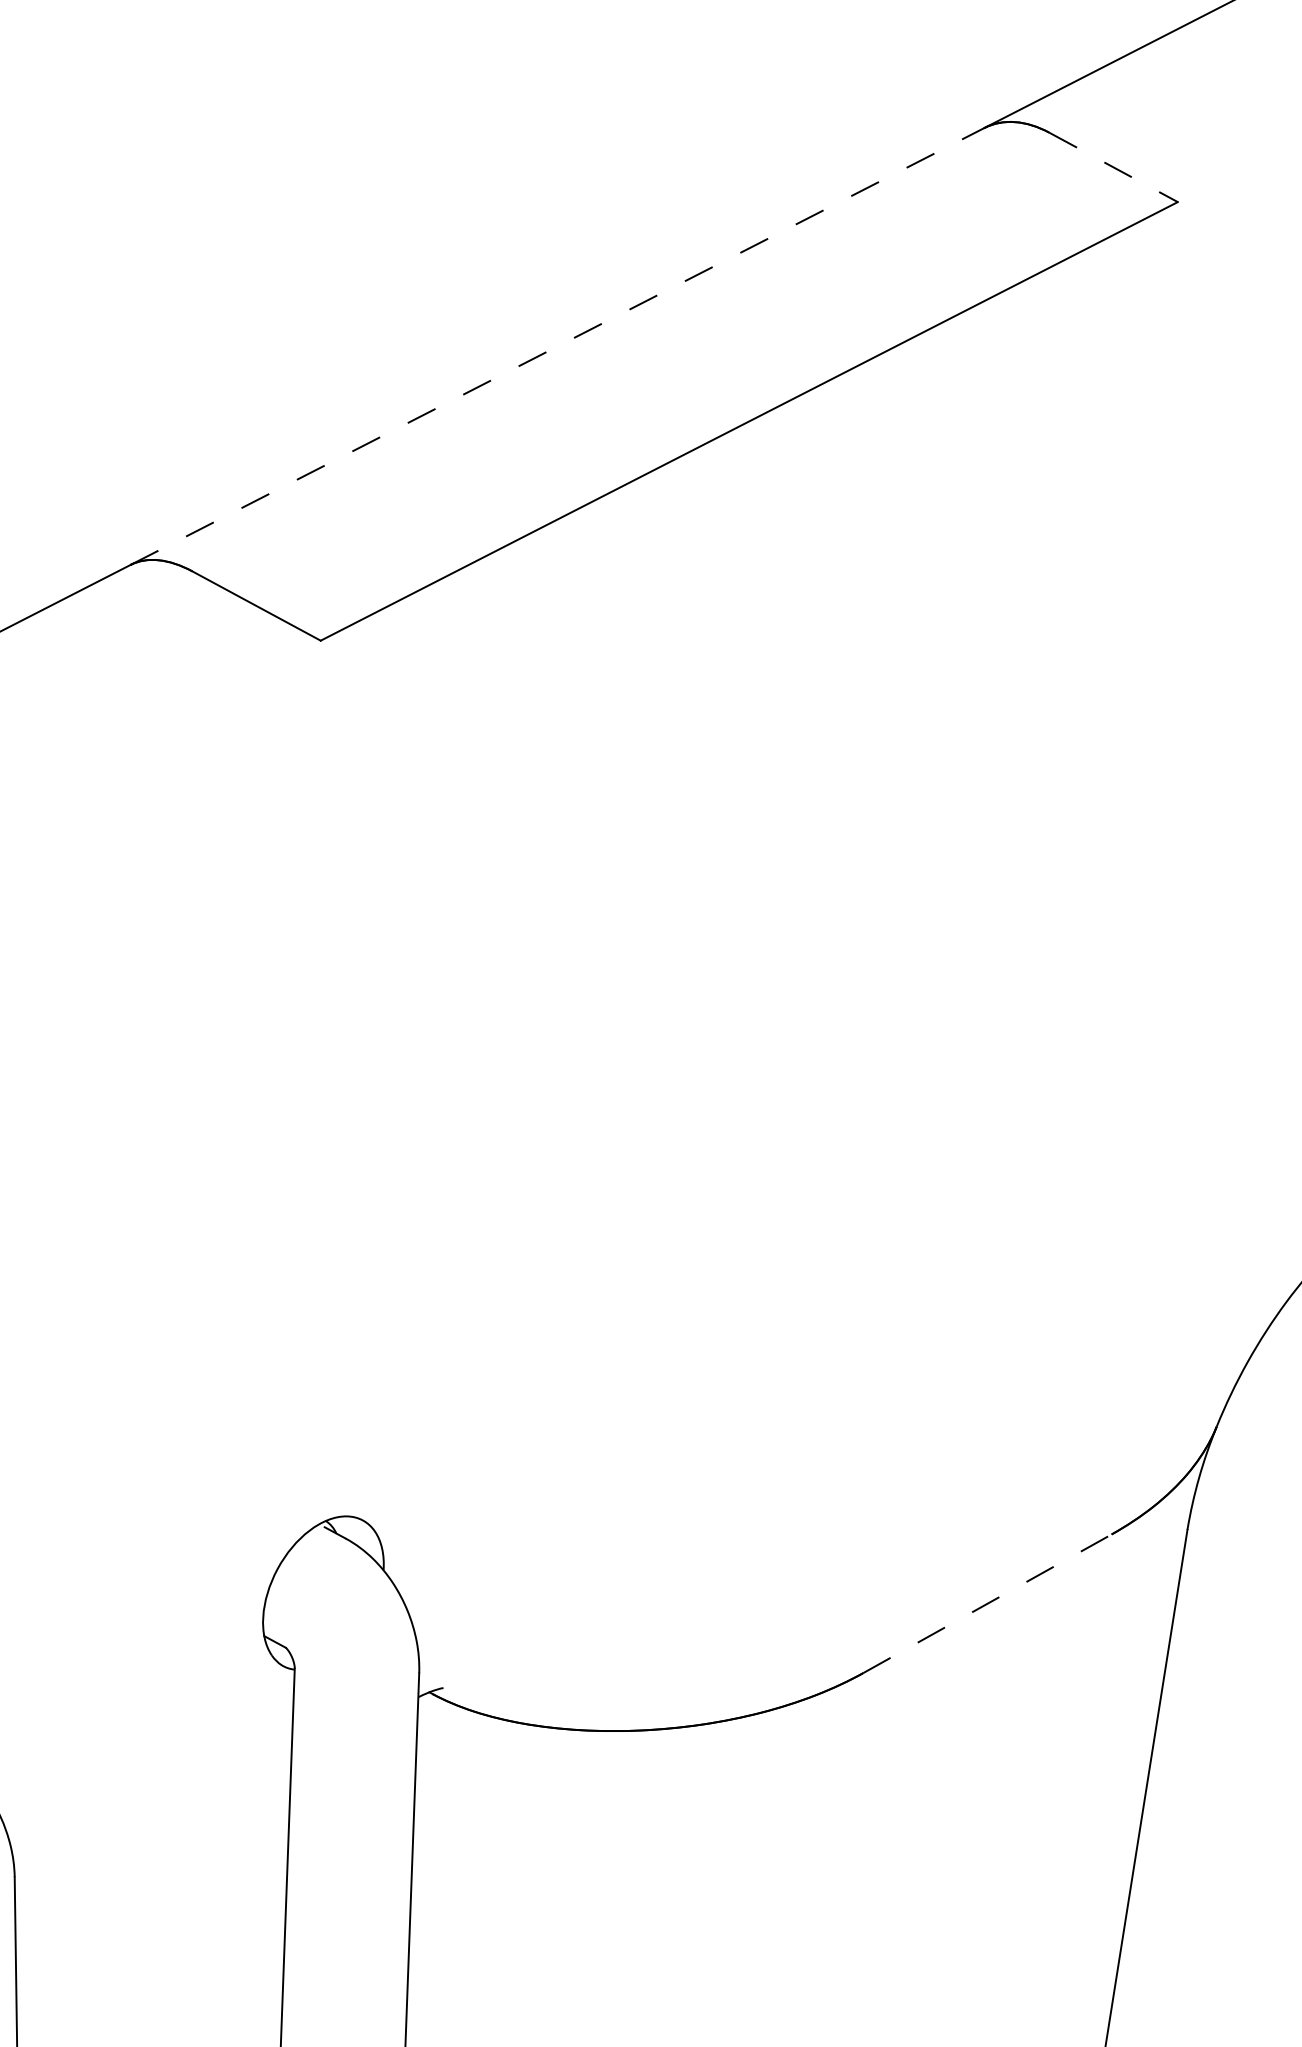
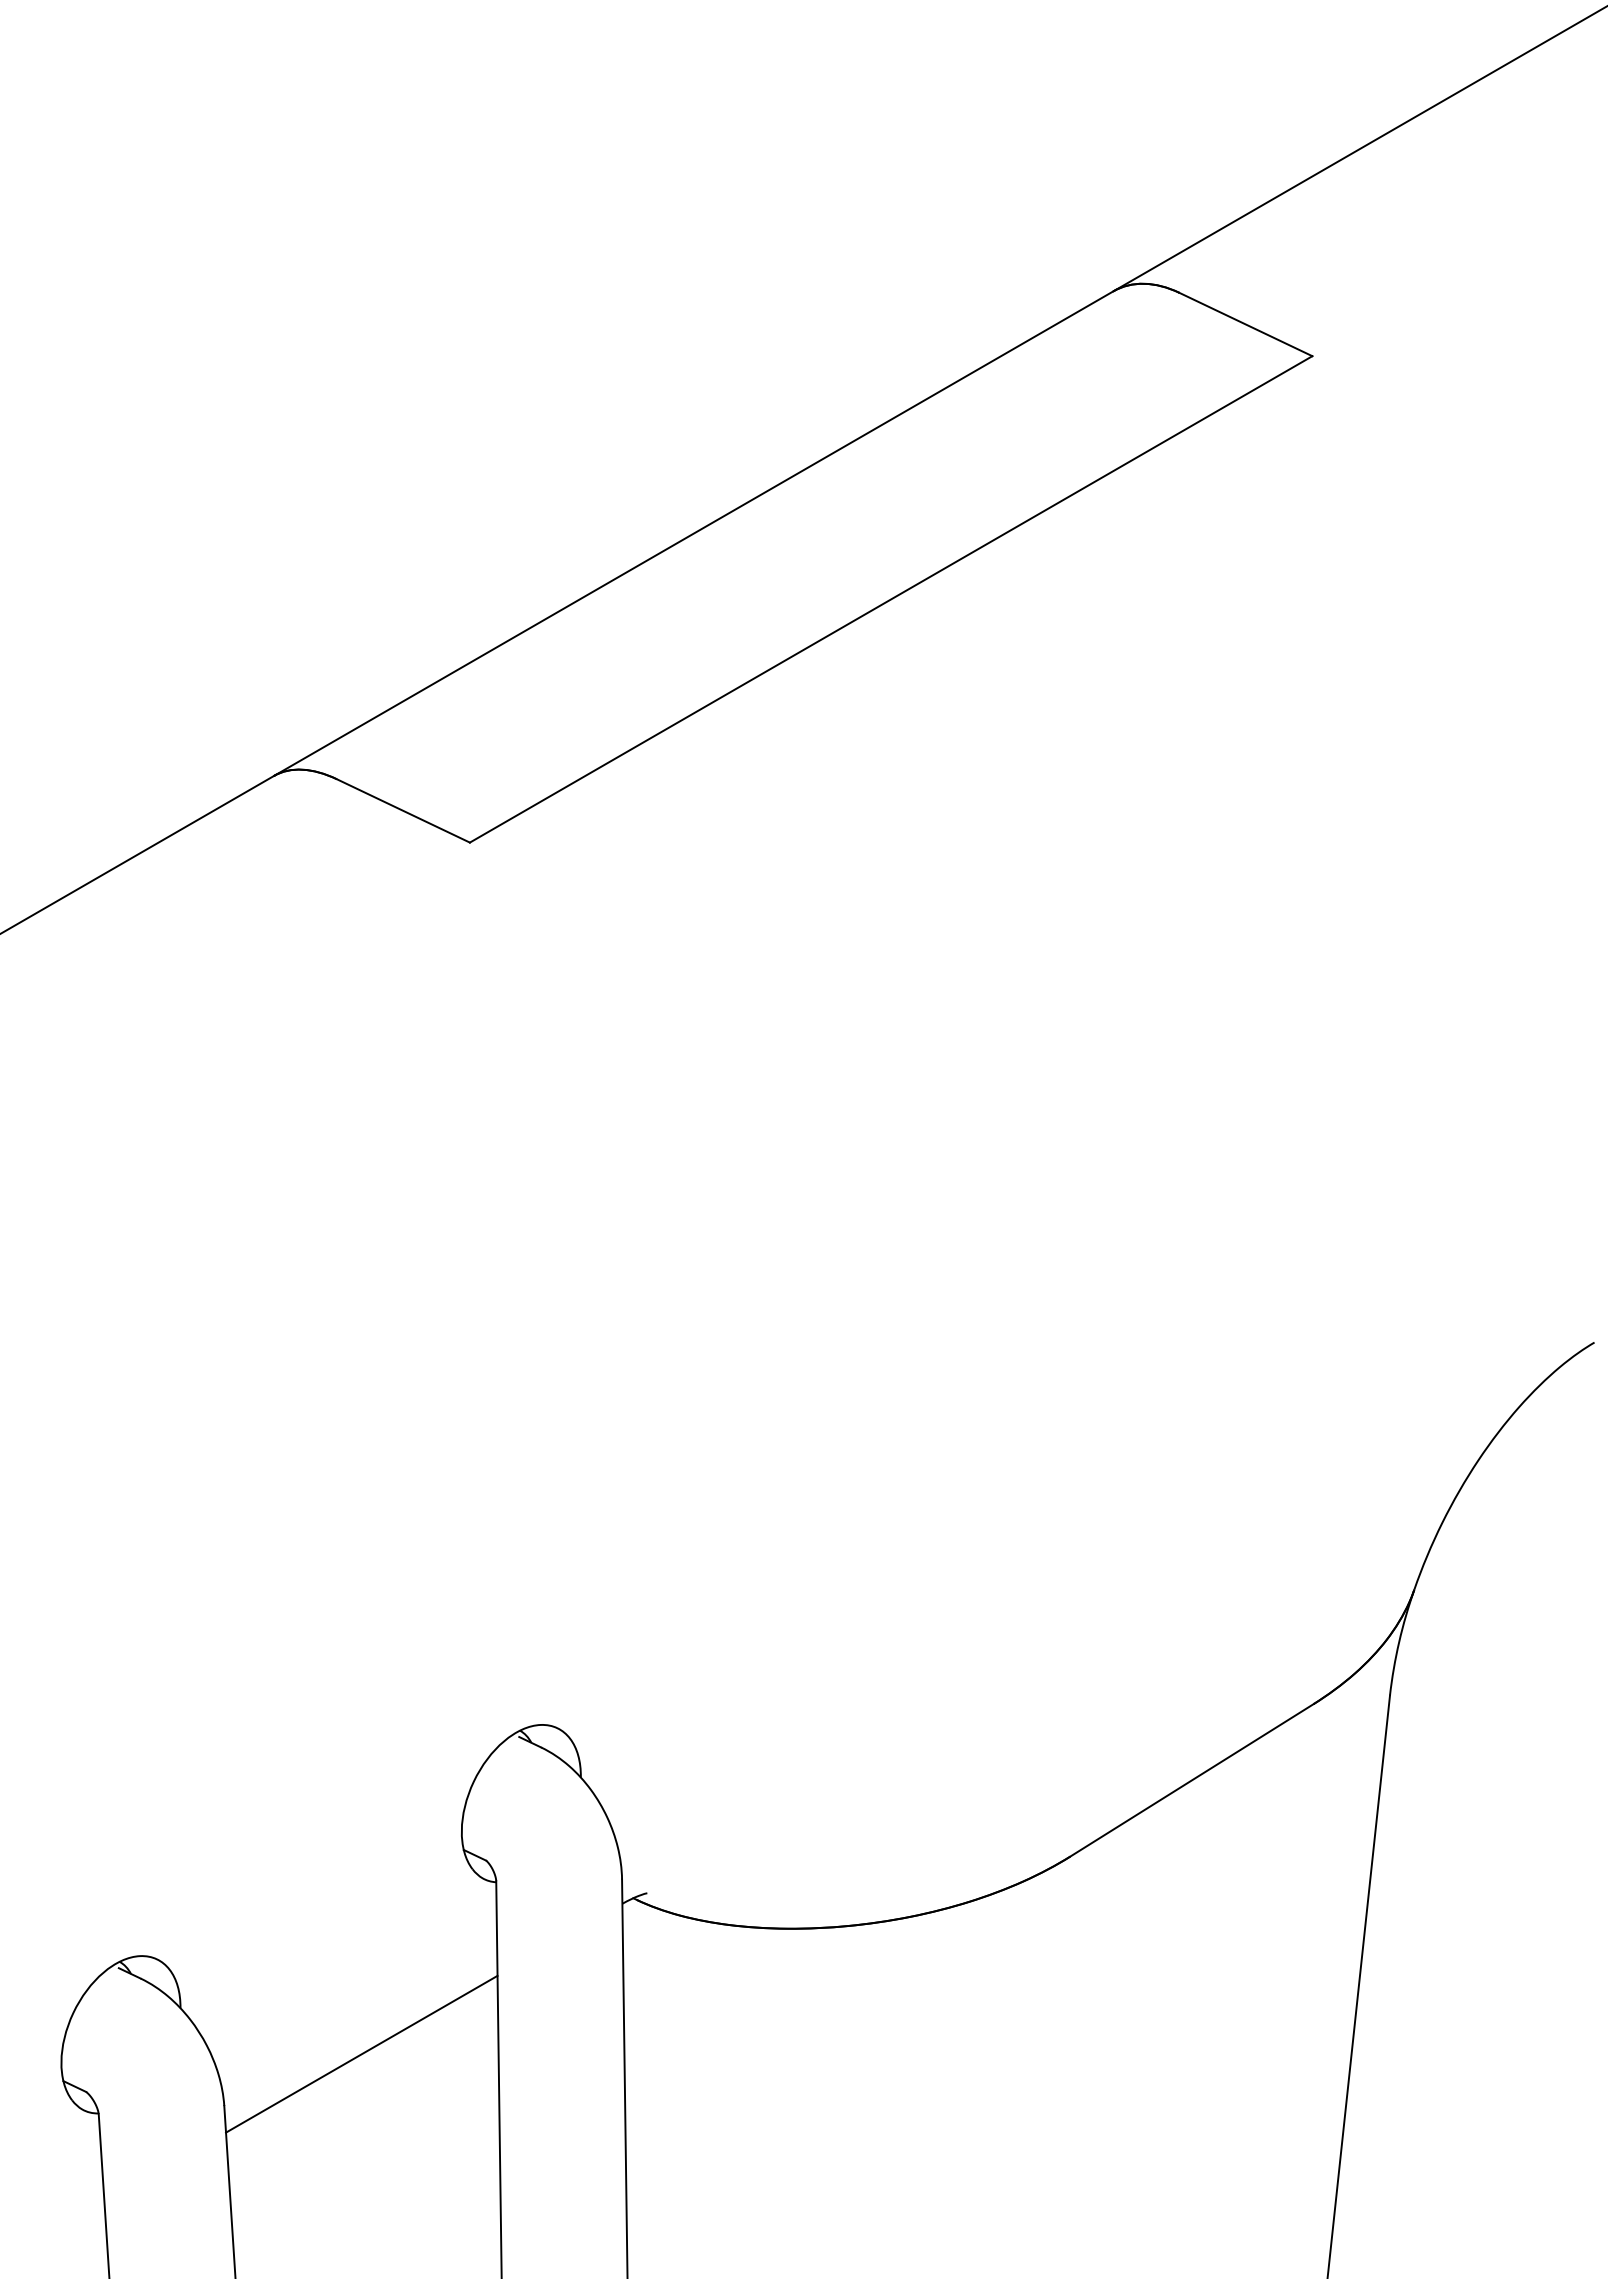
line: (1113, 167) -> (1245, 324), dashed -> solid
line: (557, 346) -> (693, 533), dashed -> solid
line: (987, 1603) -> (1191, 1780), dashed -> solid
line: (152, 1832) -> (361, 2053), added

